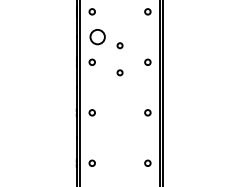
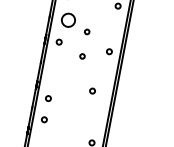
circle: (91, 112) -> (47, 98), moved
circle: (147, 112) -> (92, 90), moved
circle: (91, 162) -> (43, 118), moved

